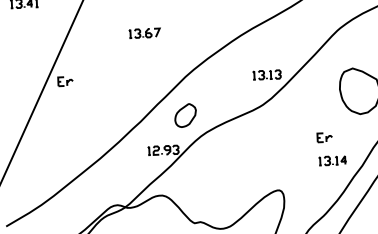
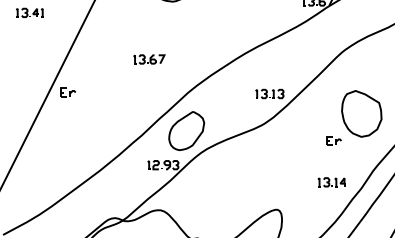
part: (144, 33) -> (149, 59), moved
part: (185, 115) -> (186, 131), size x1.67
part: (324, 137) -> (333, 140), moved

